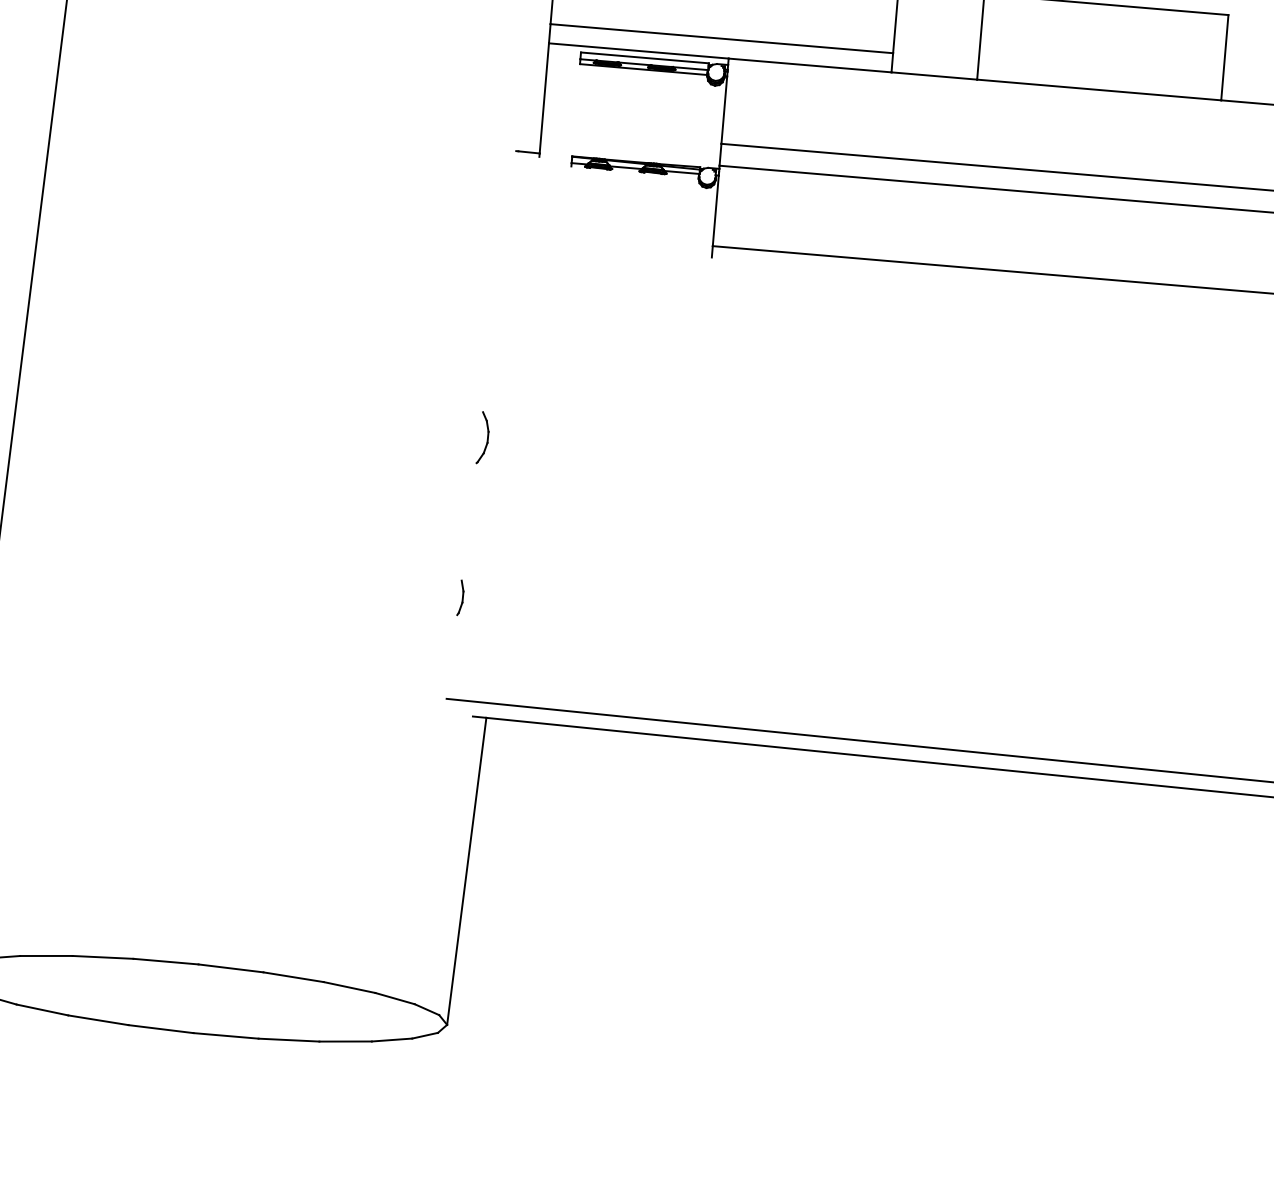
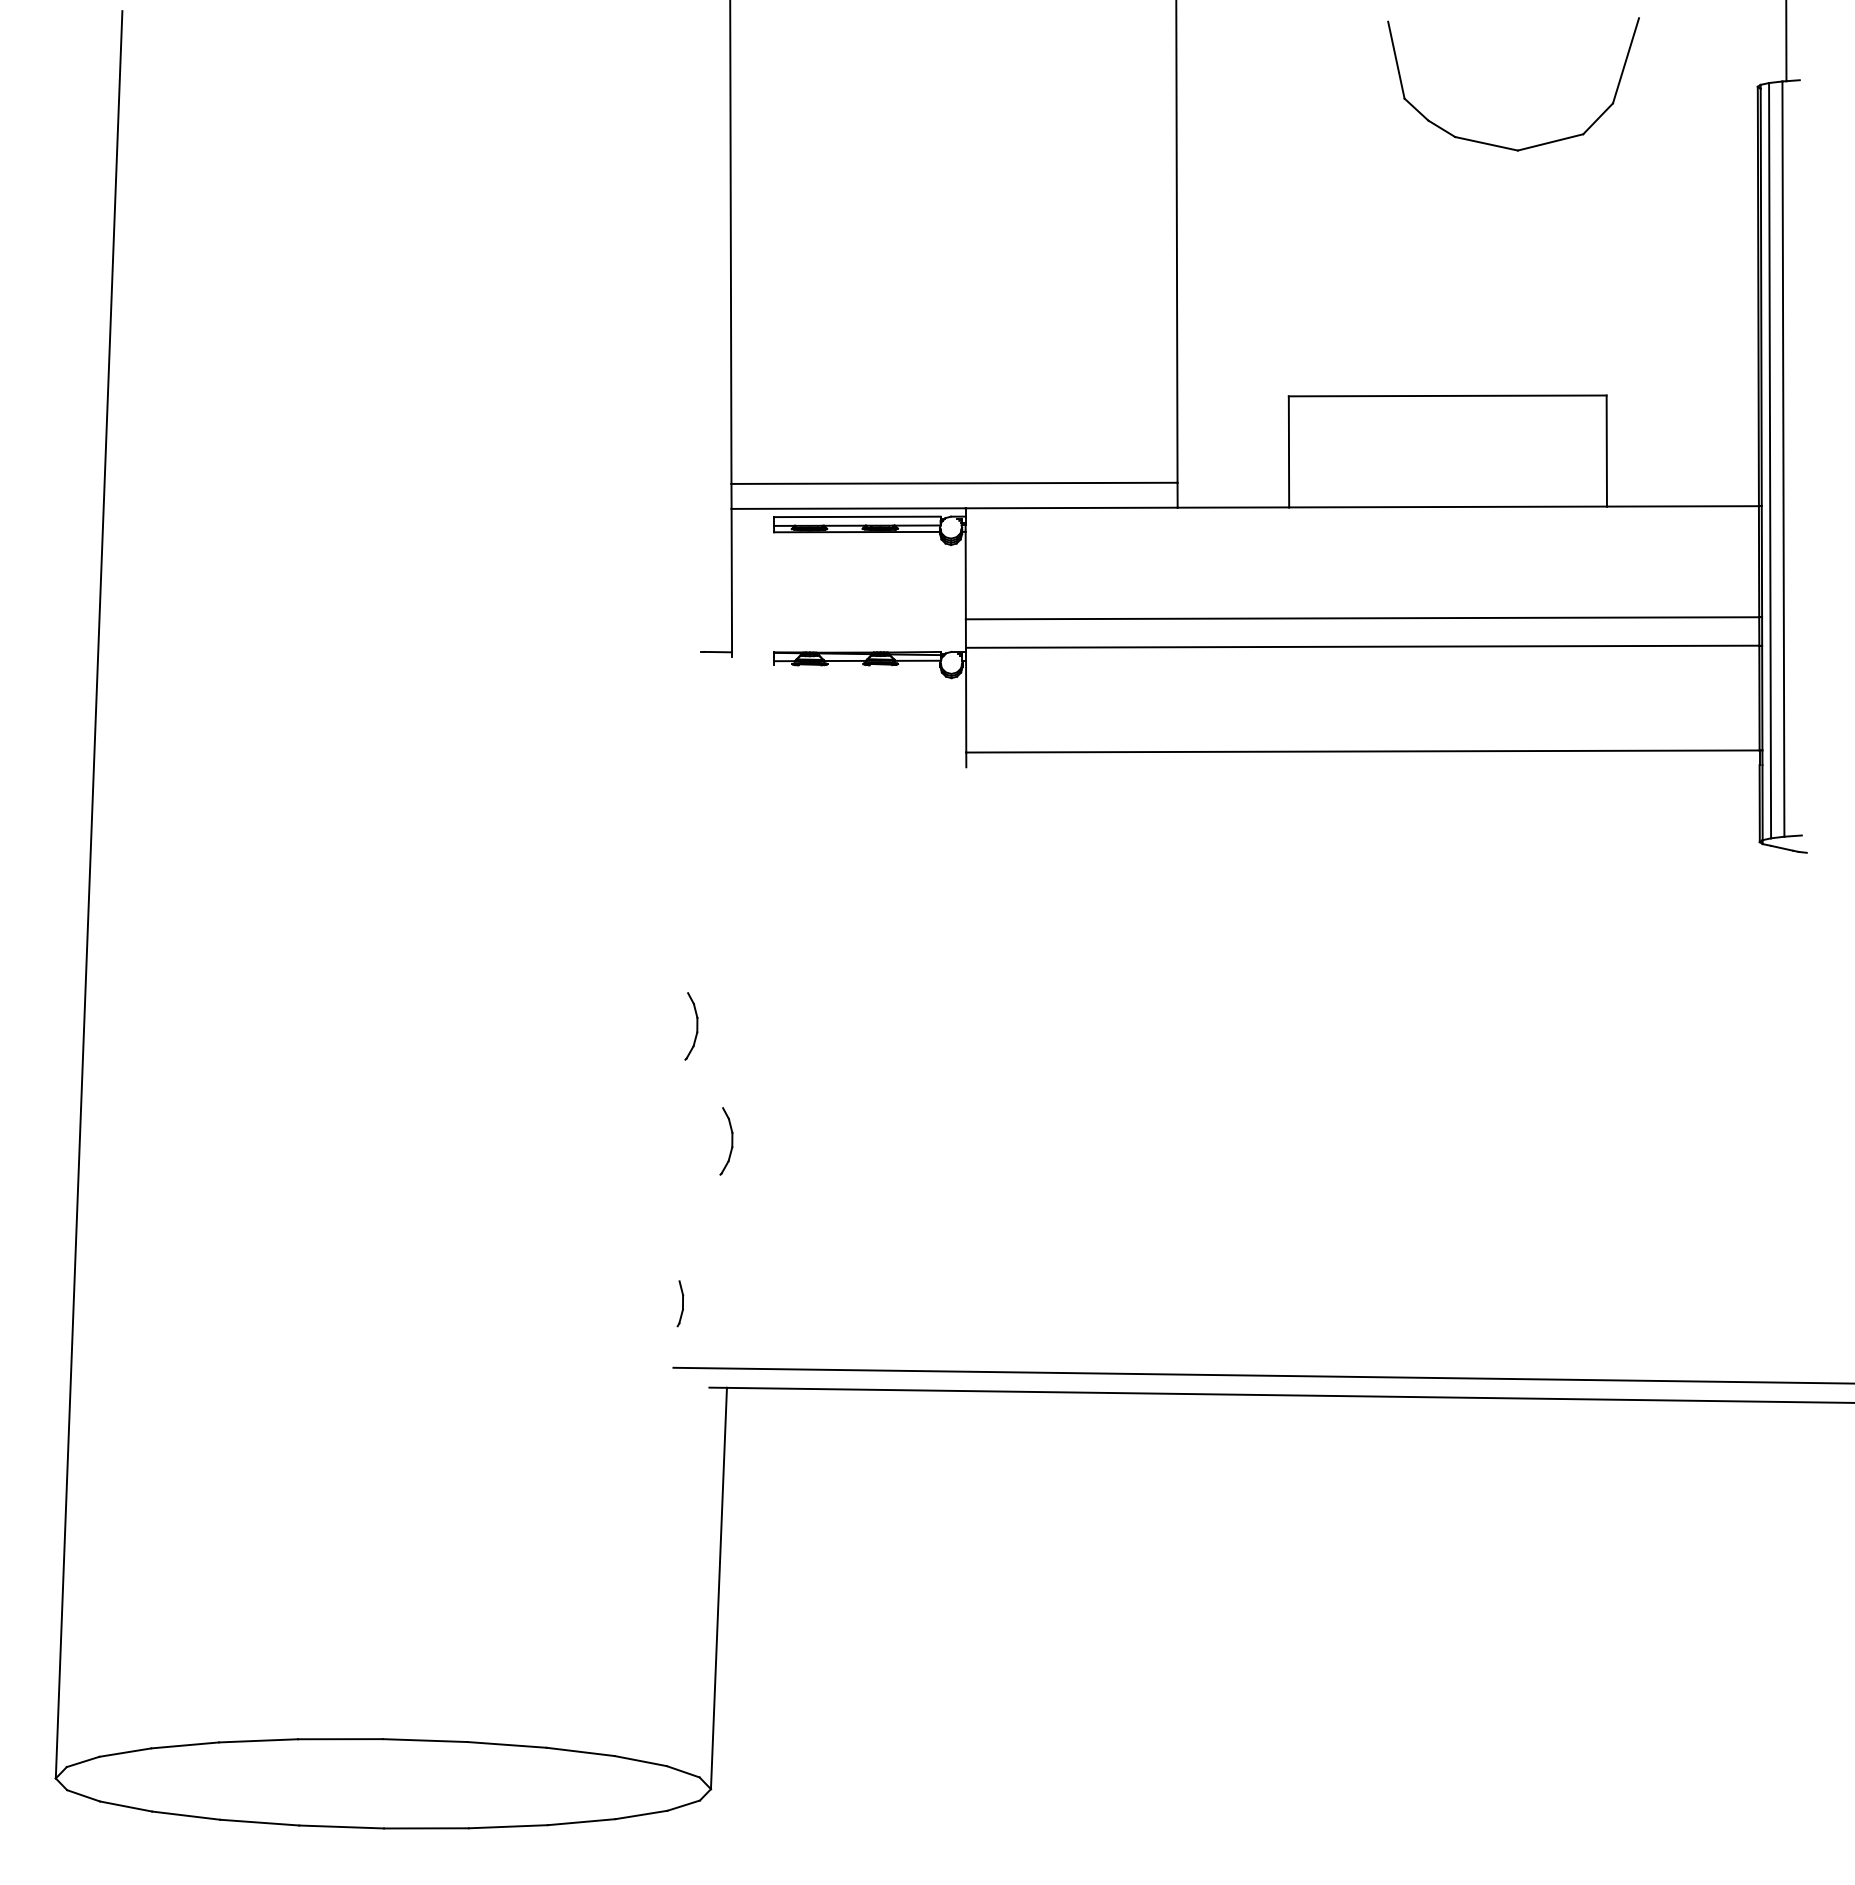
part: (502, 528) -> (726, 1141), added
part: (460, 597) -> (680, 1303), moved

